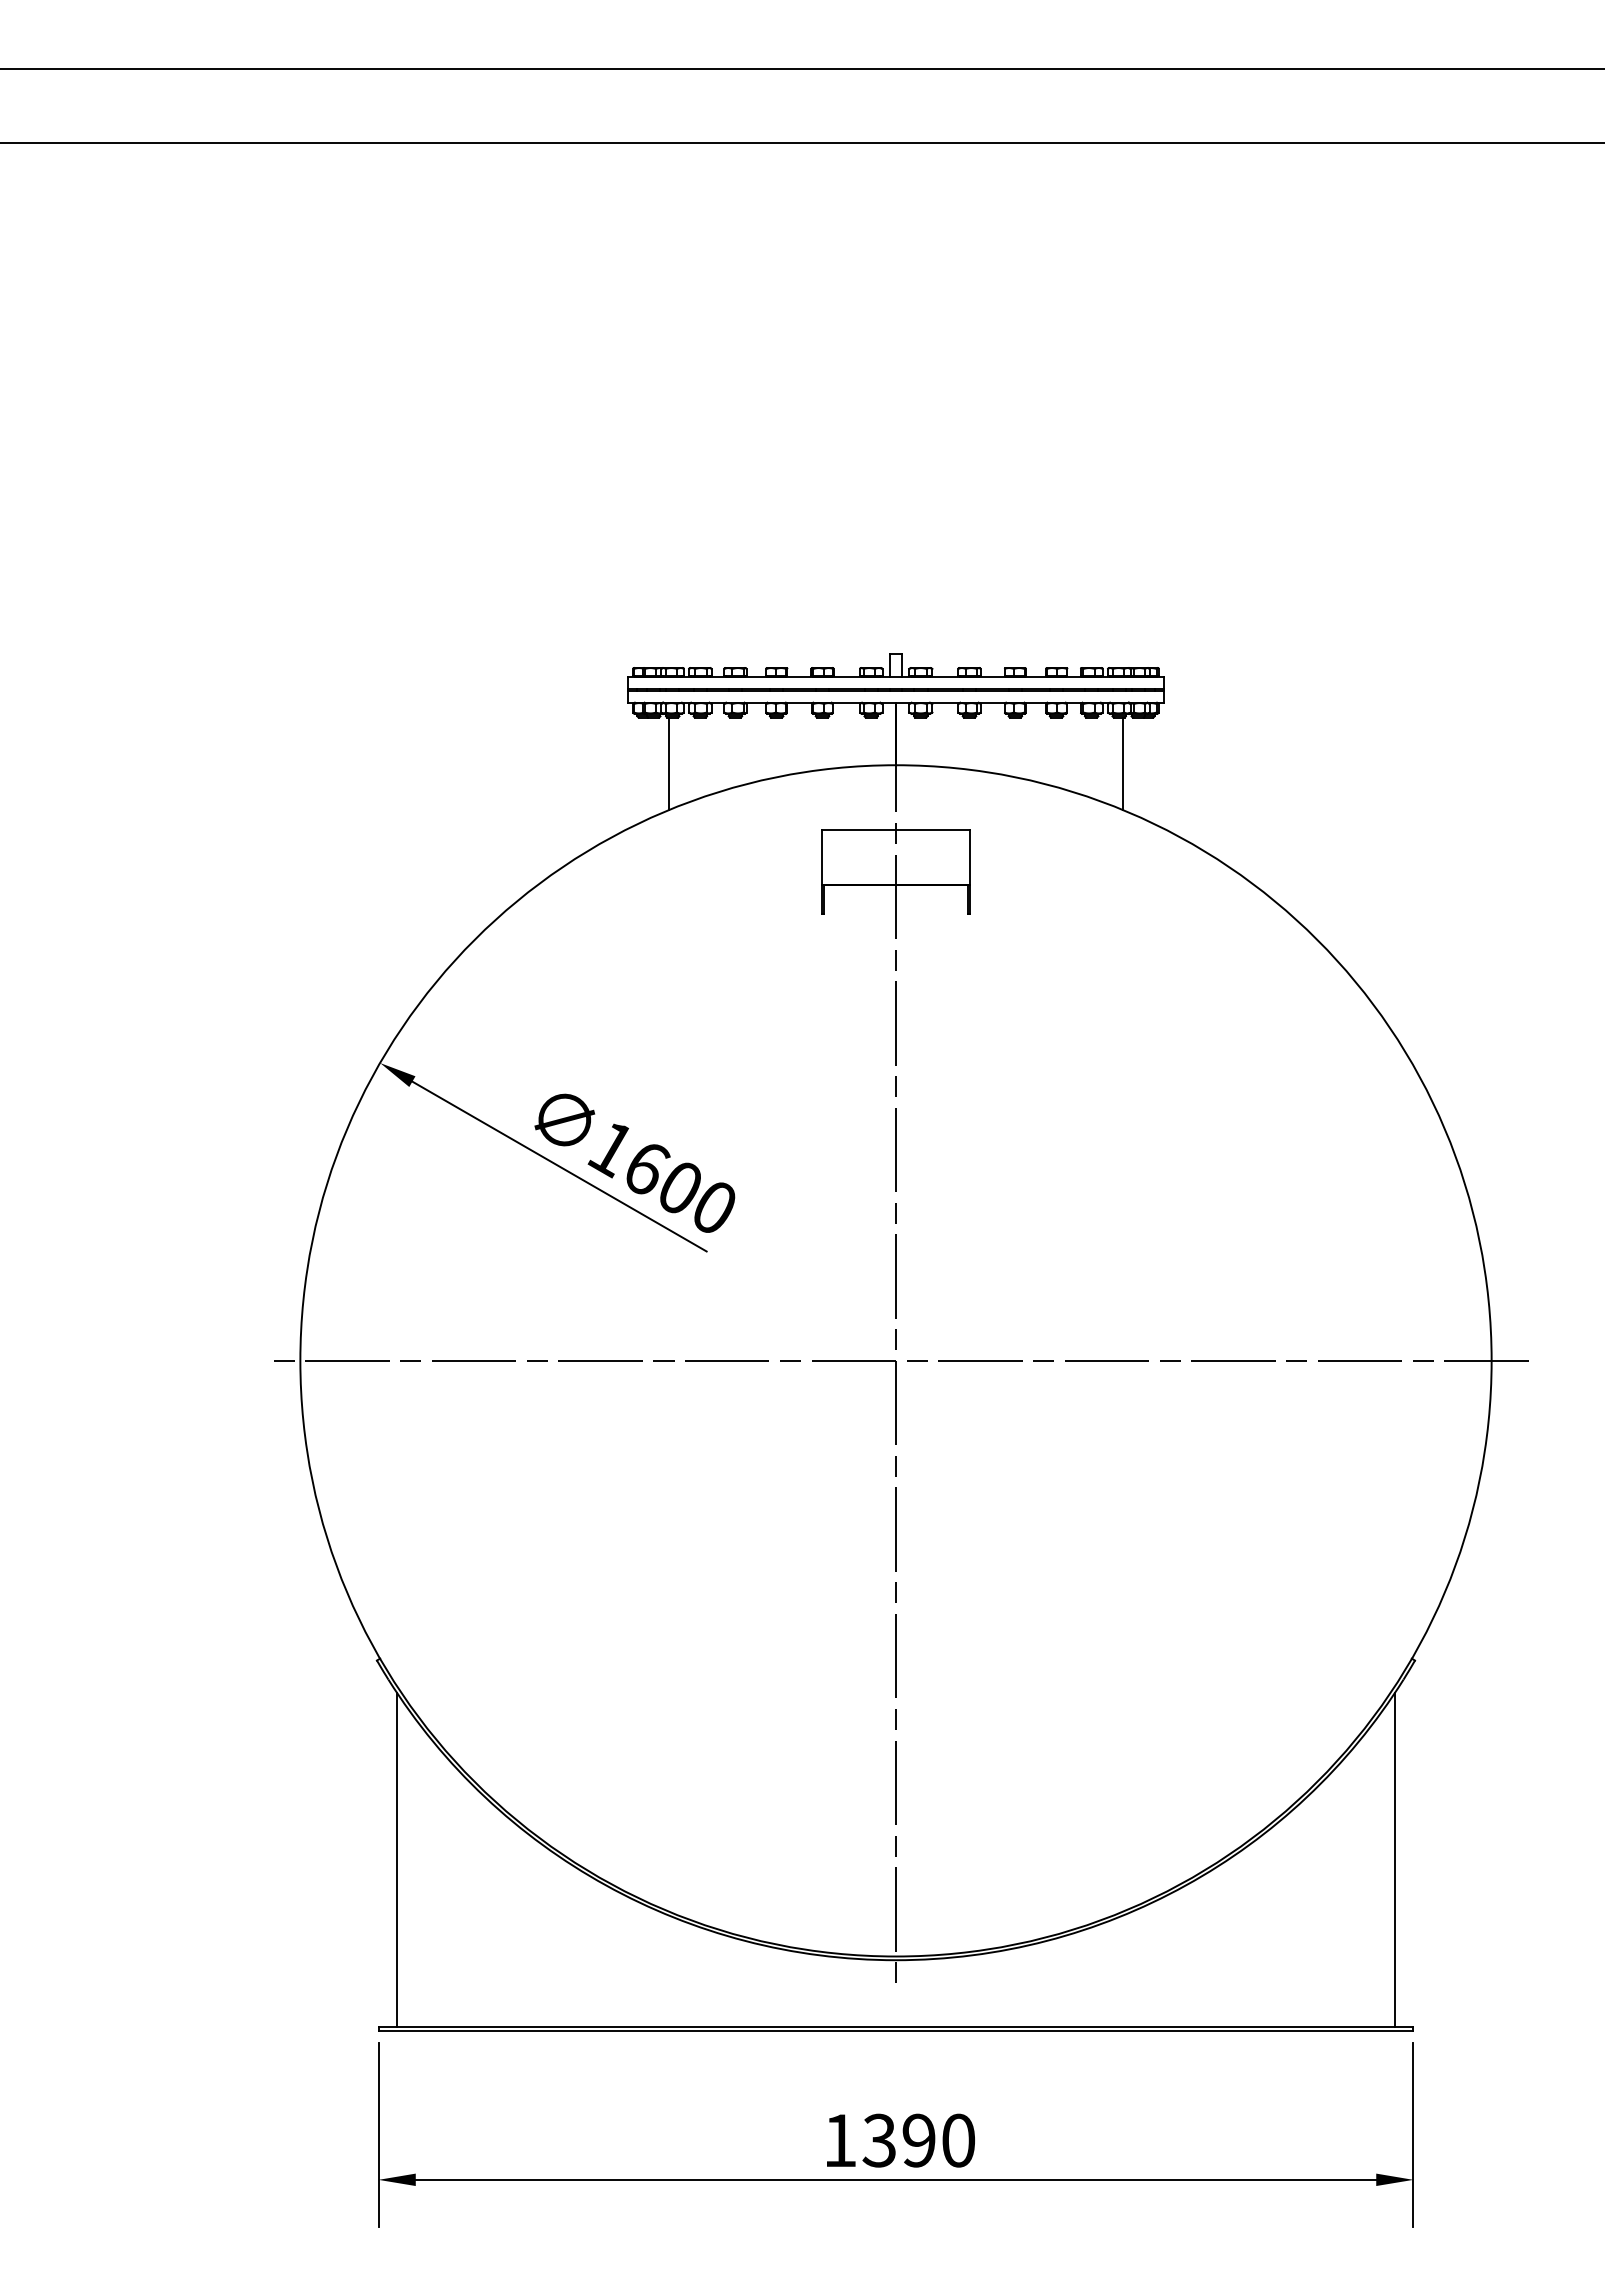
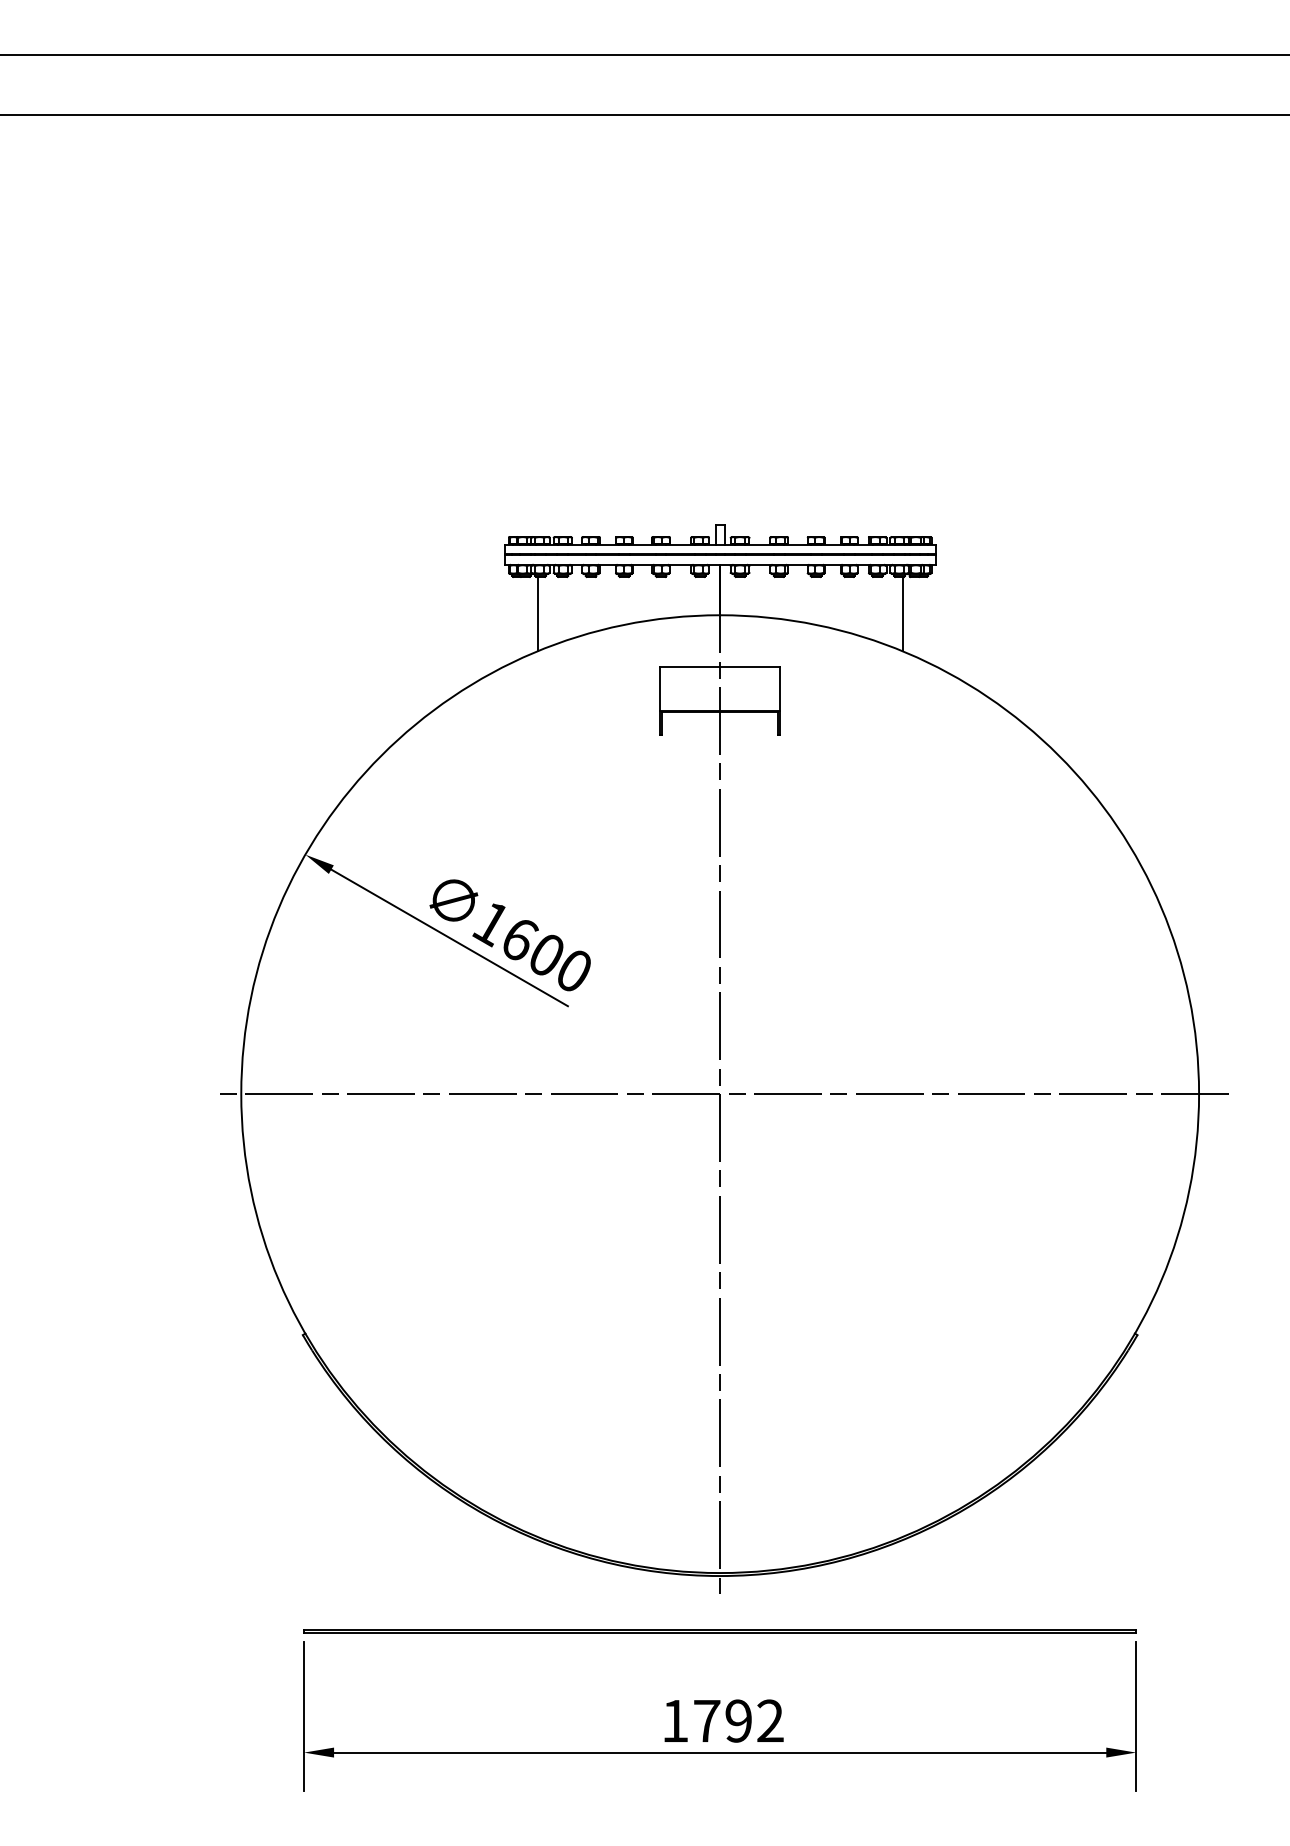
line: (397, 1860) -> (319, 1495), removed
line: (1394, 1860) -> (1120, 1495), removed
text: (918, 2140) -> (738, 1720), 1390 -> 1792

